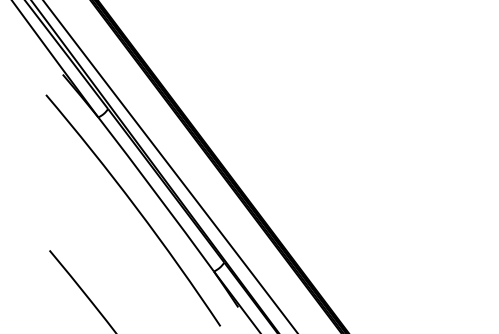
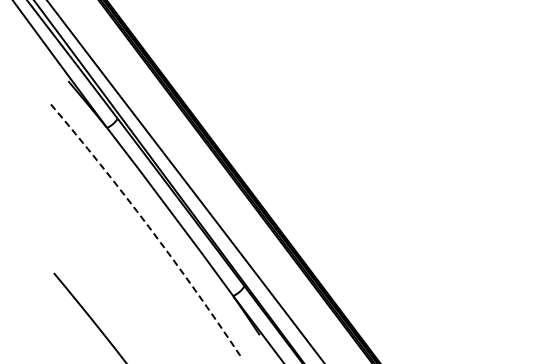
arc: (136, 207) -> (148, 226), solid -> dashed

